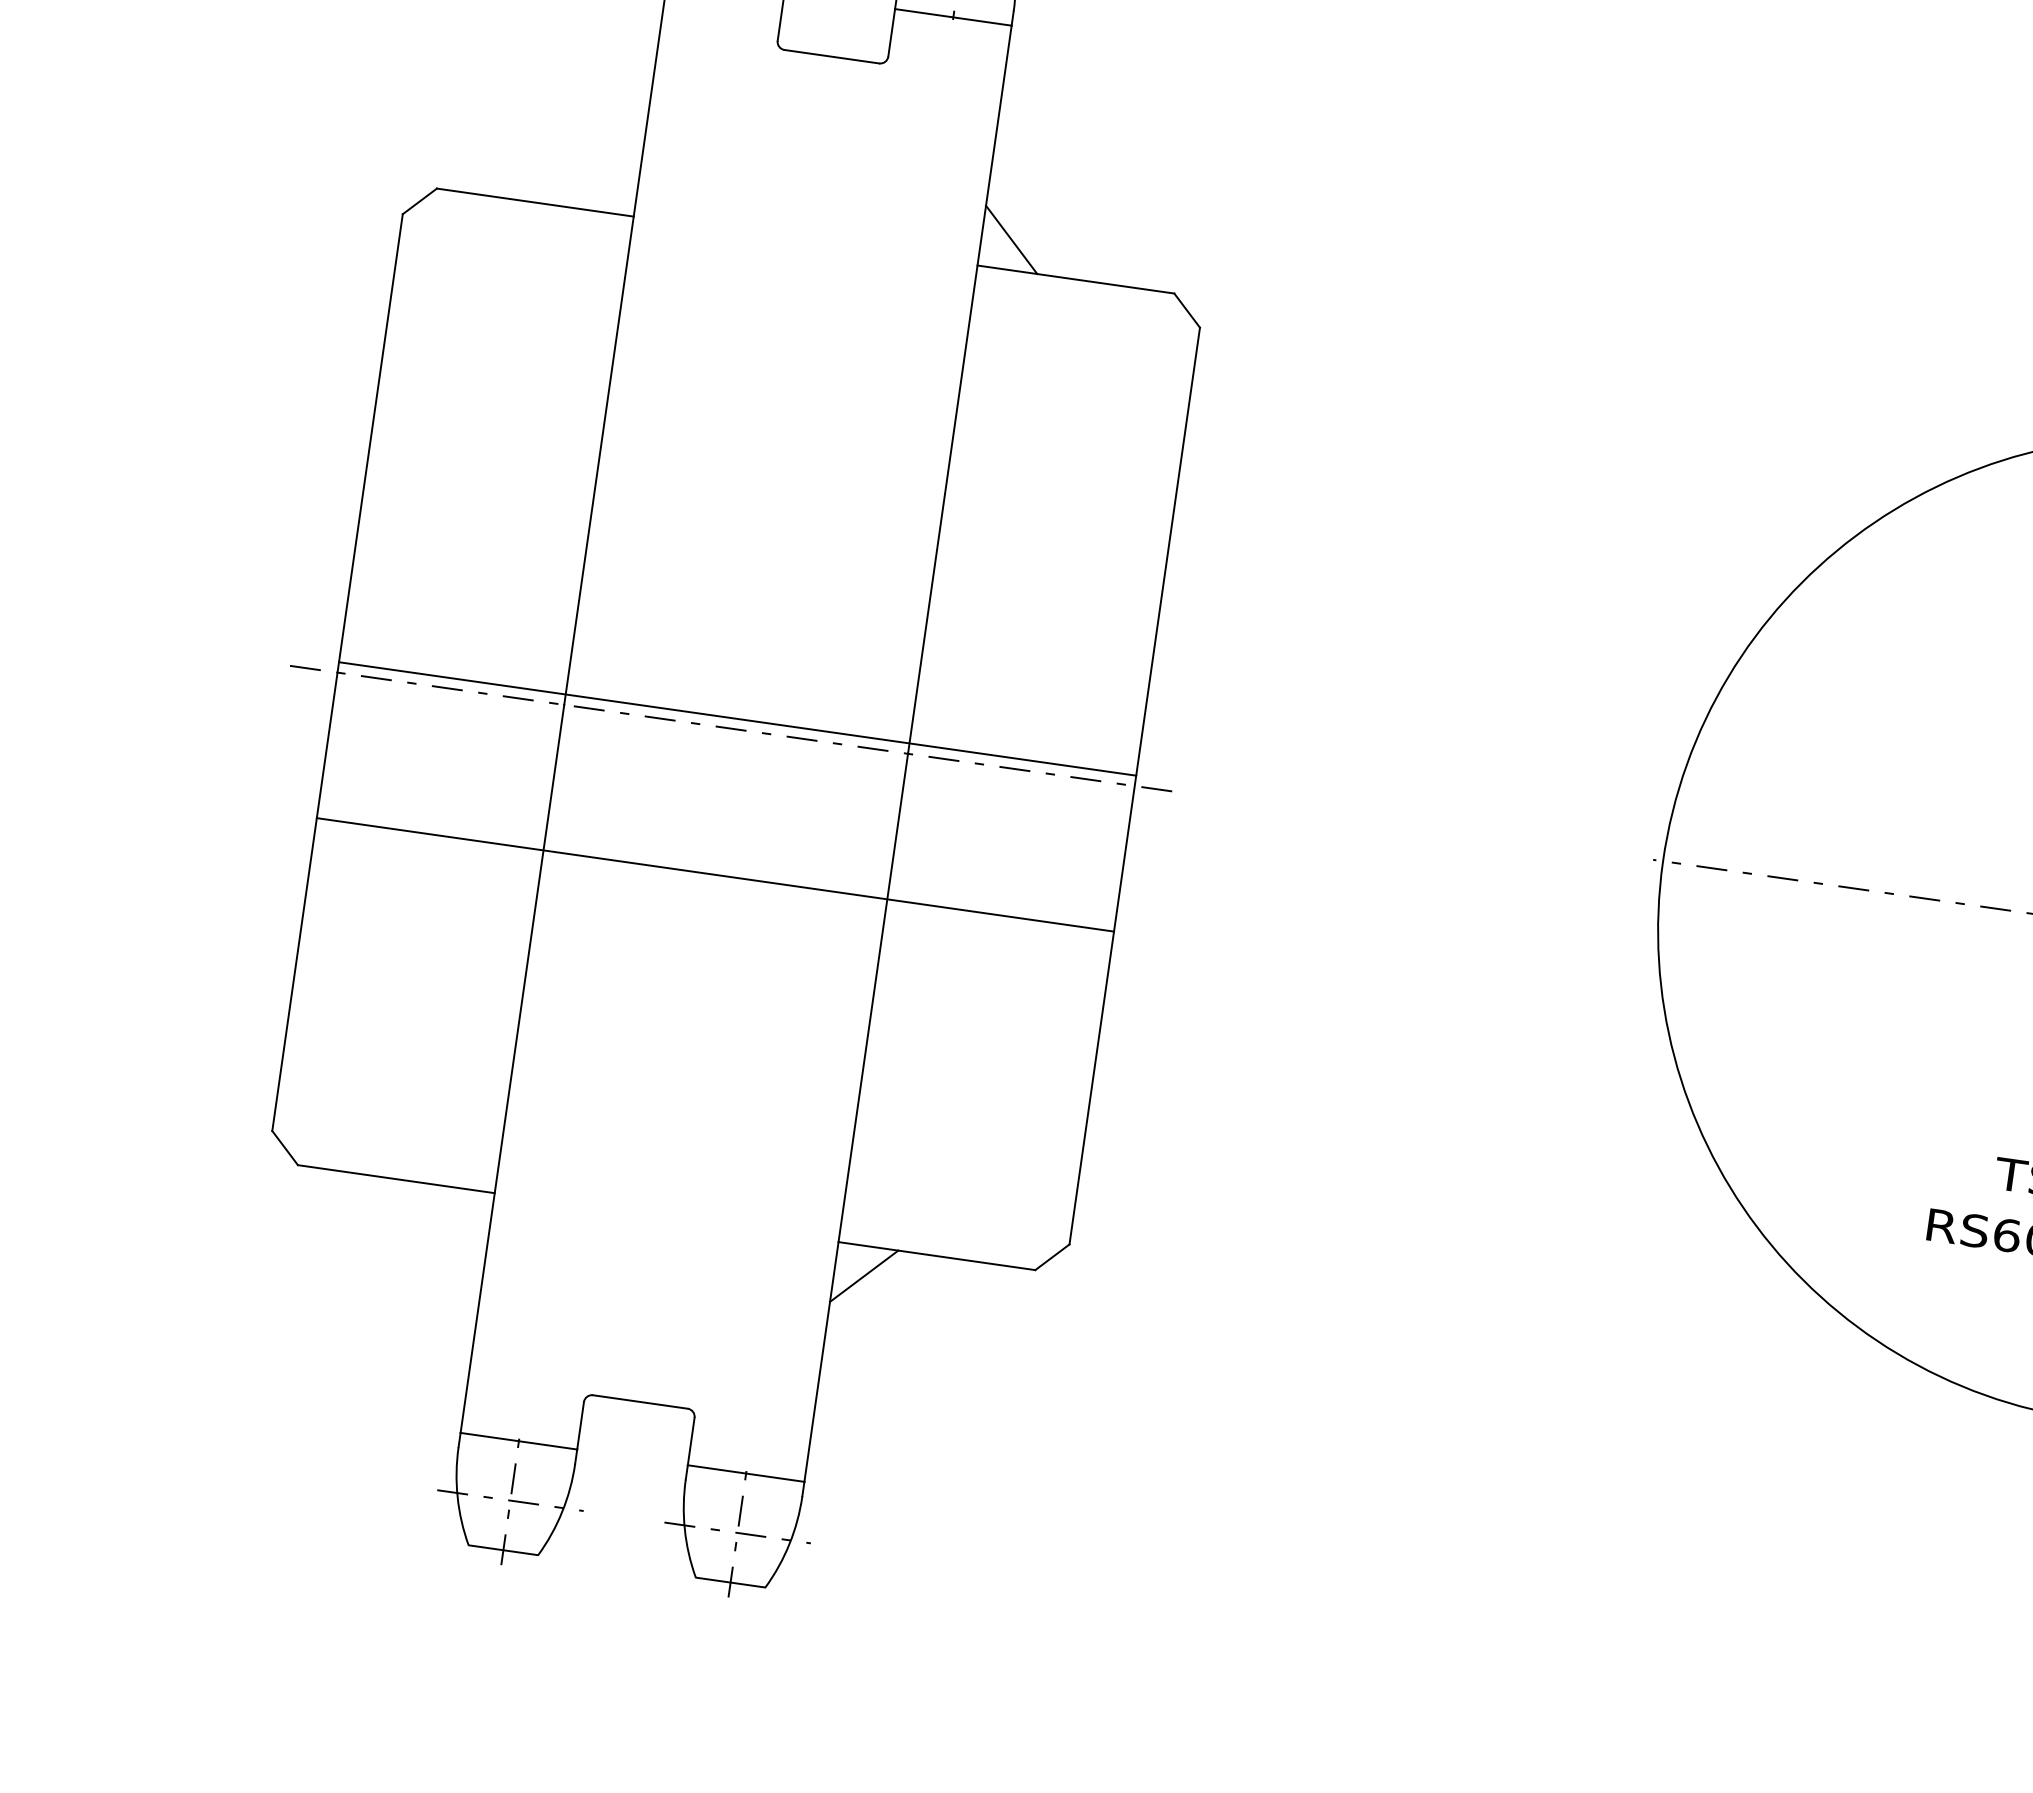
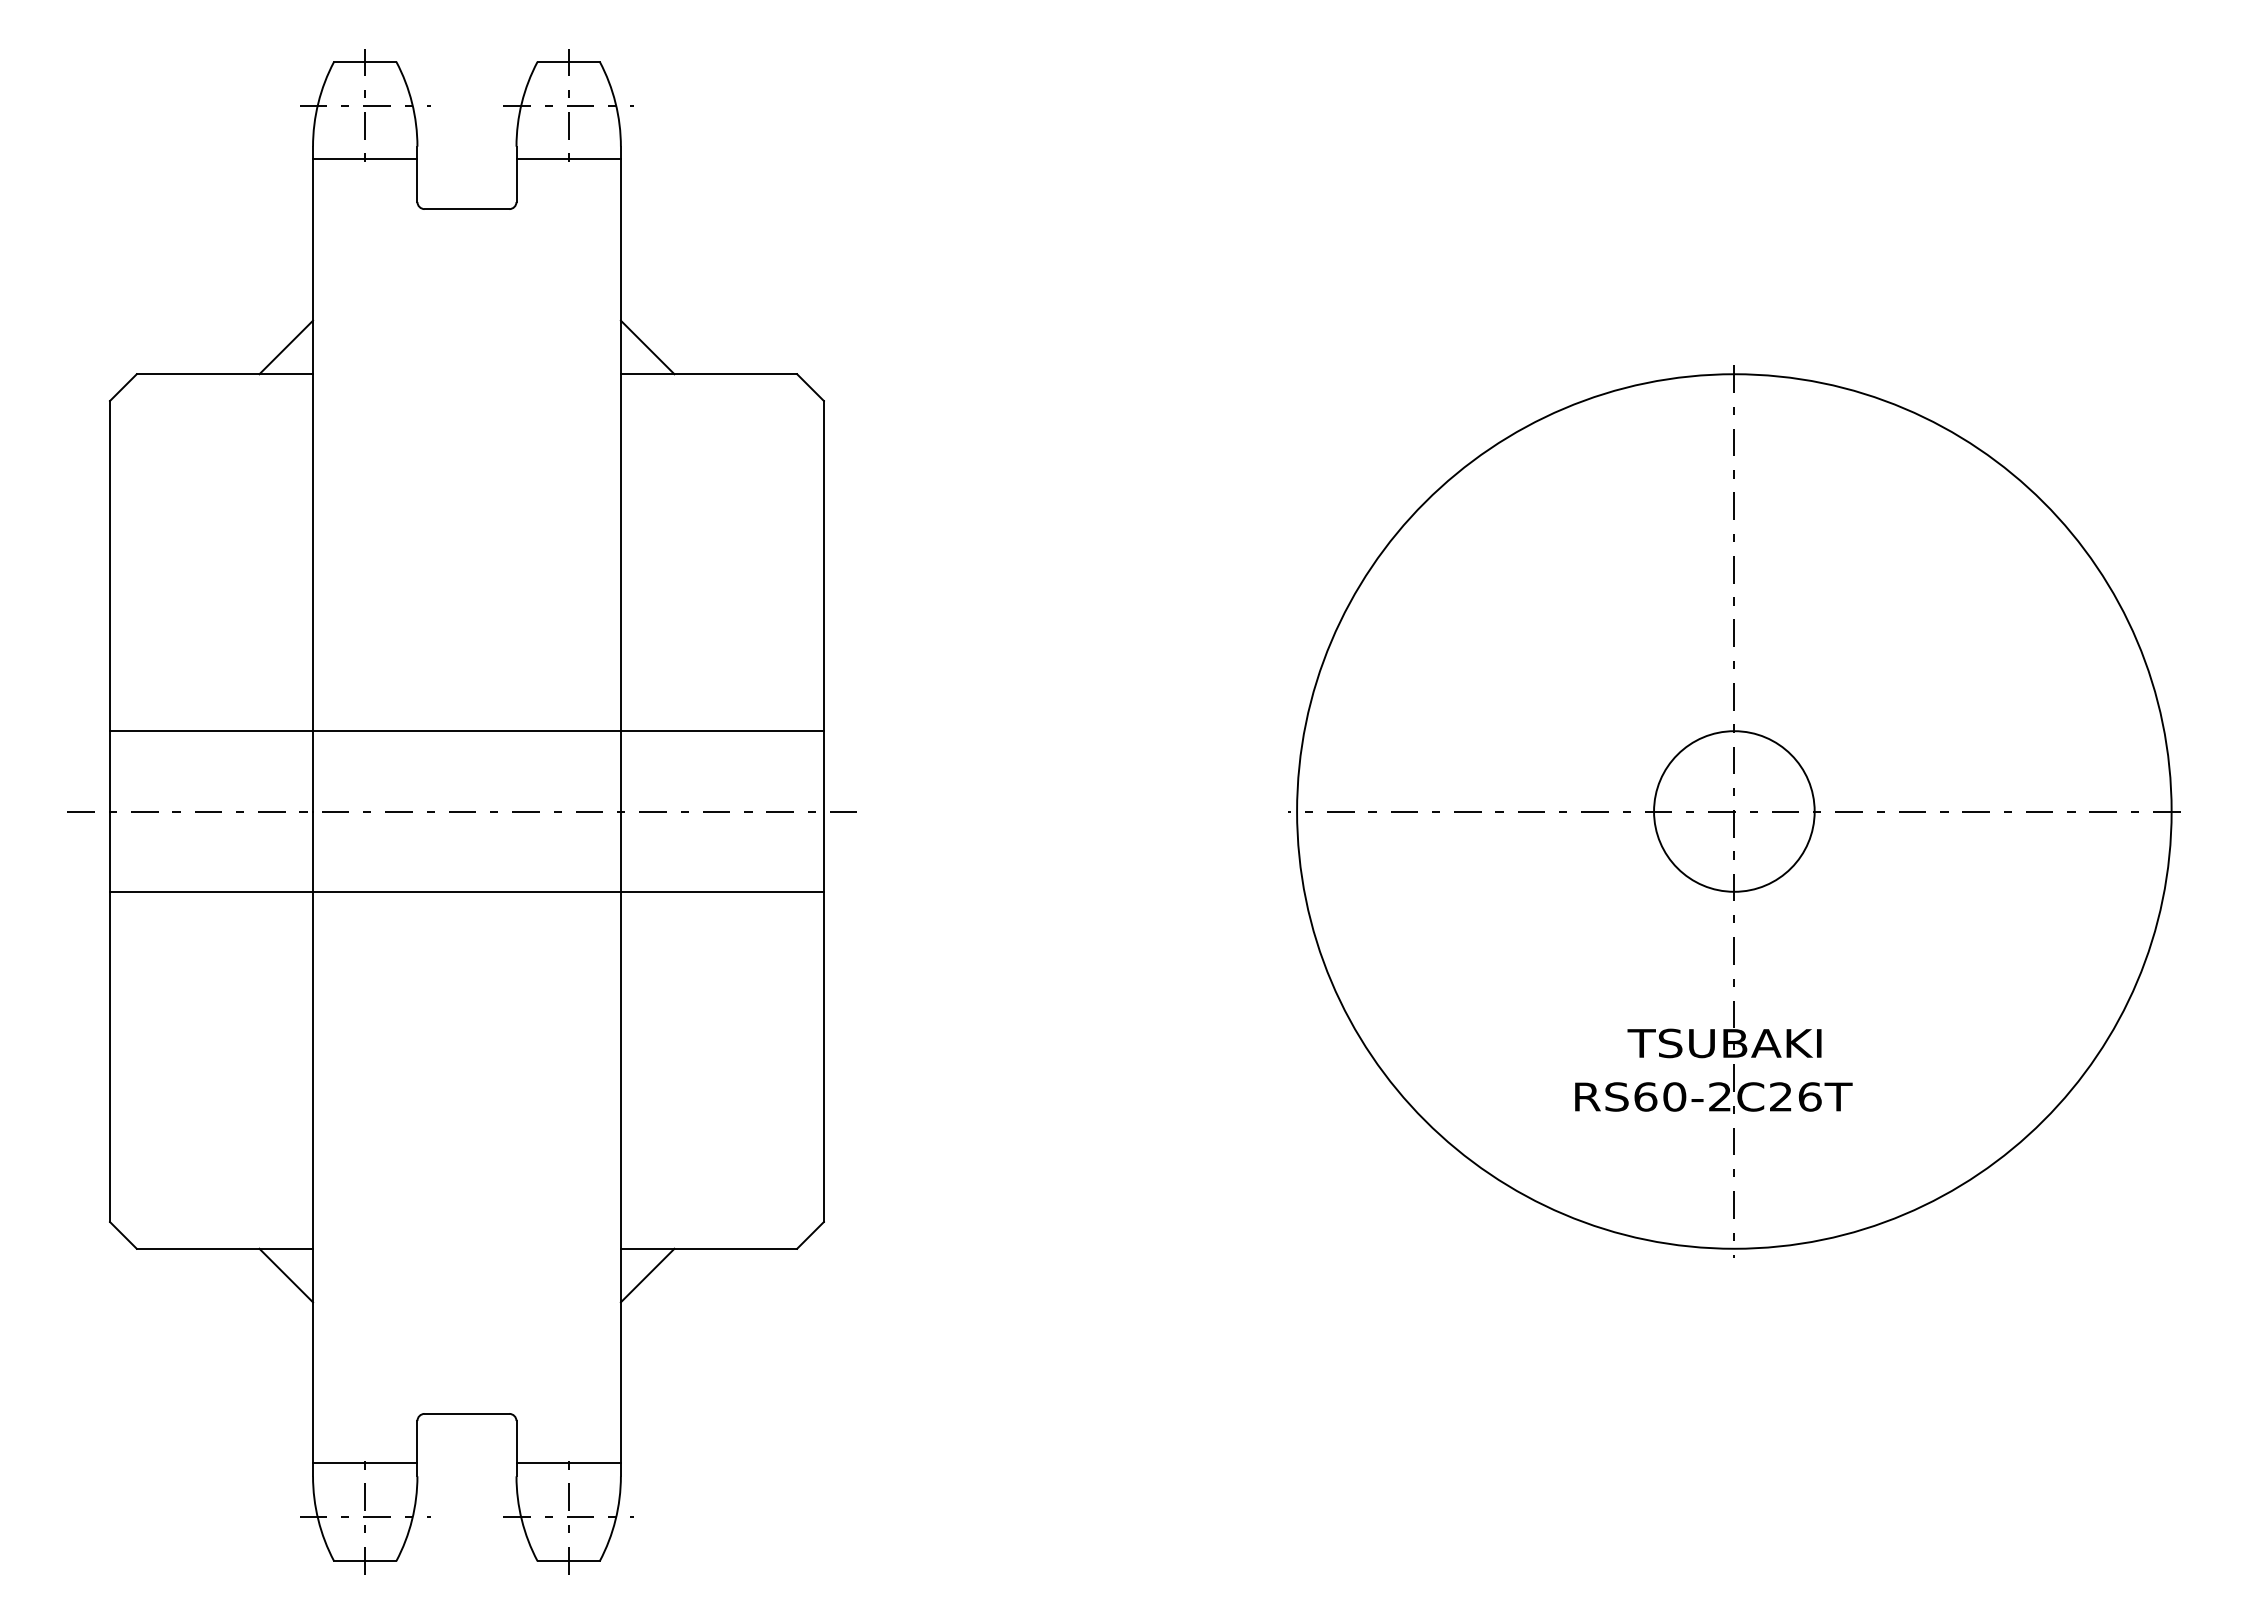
line: (608, 182) -> (286, 347), added
line: (737, 719) -> (466, 731), moved
line: (714, 874) -> (466, 891), moved
line: (460, 1218) -> (286, 1275), added

